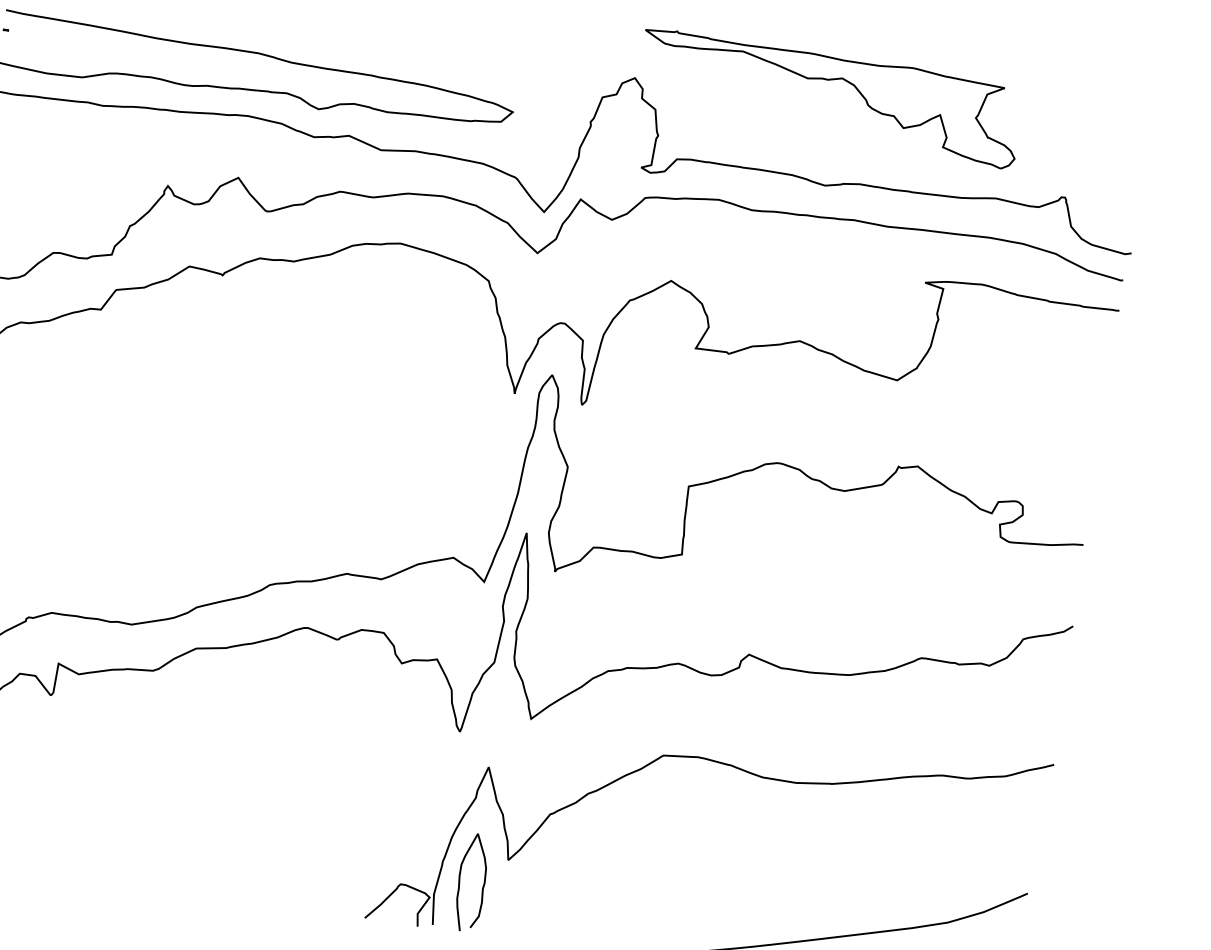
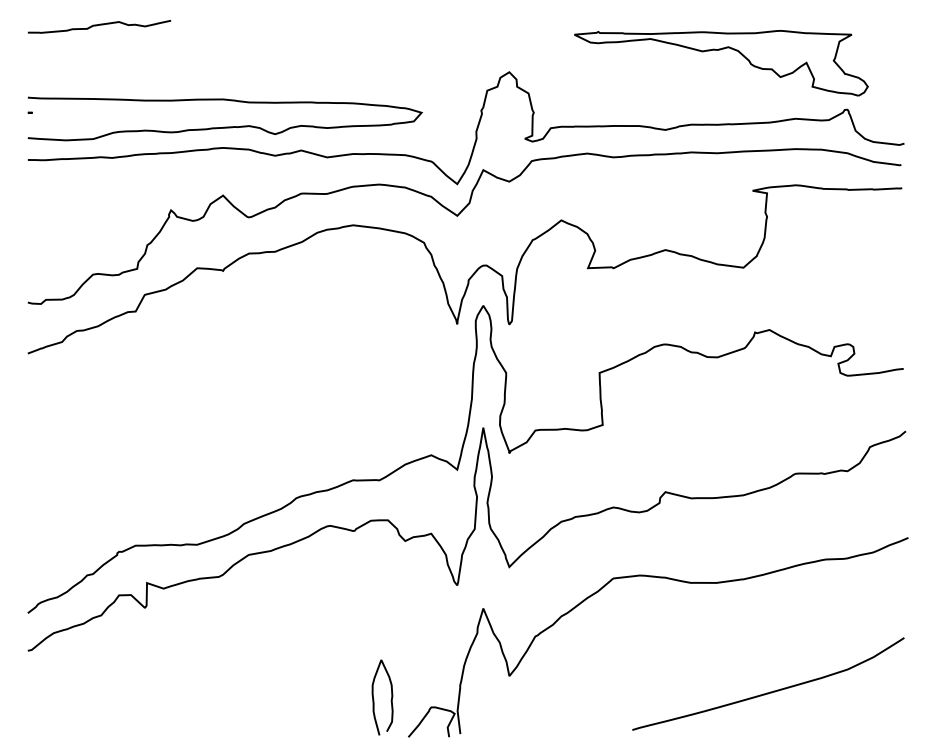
part: (831, 81) -> (720, 50), moved
curve: (460, 883) -> (374, 699), moved

